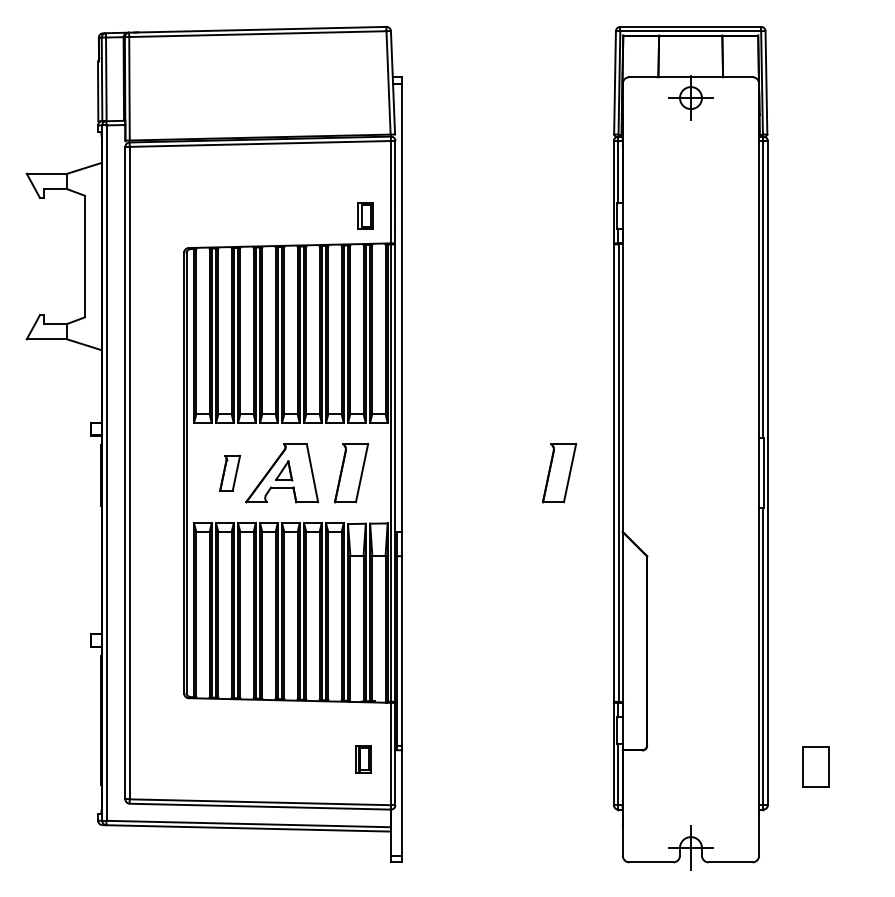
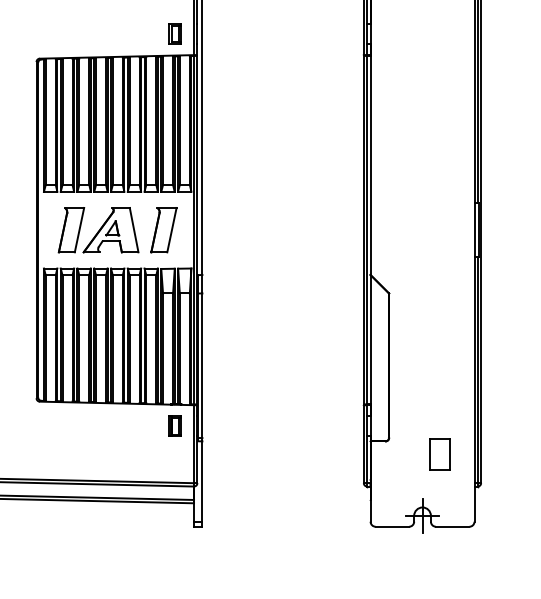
part: (229, 473) -> (70, 230), size x1.67
part: (559, 473) -> (322, 230), removed
part: (363, 759) -> (174, 426), moved
part: (815, 766) -> (439, 453), moved

